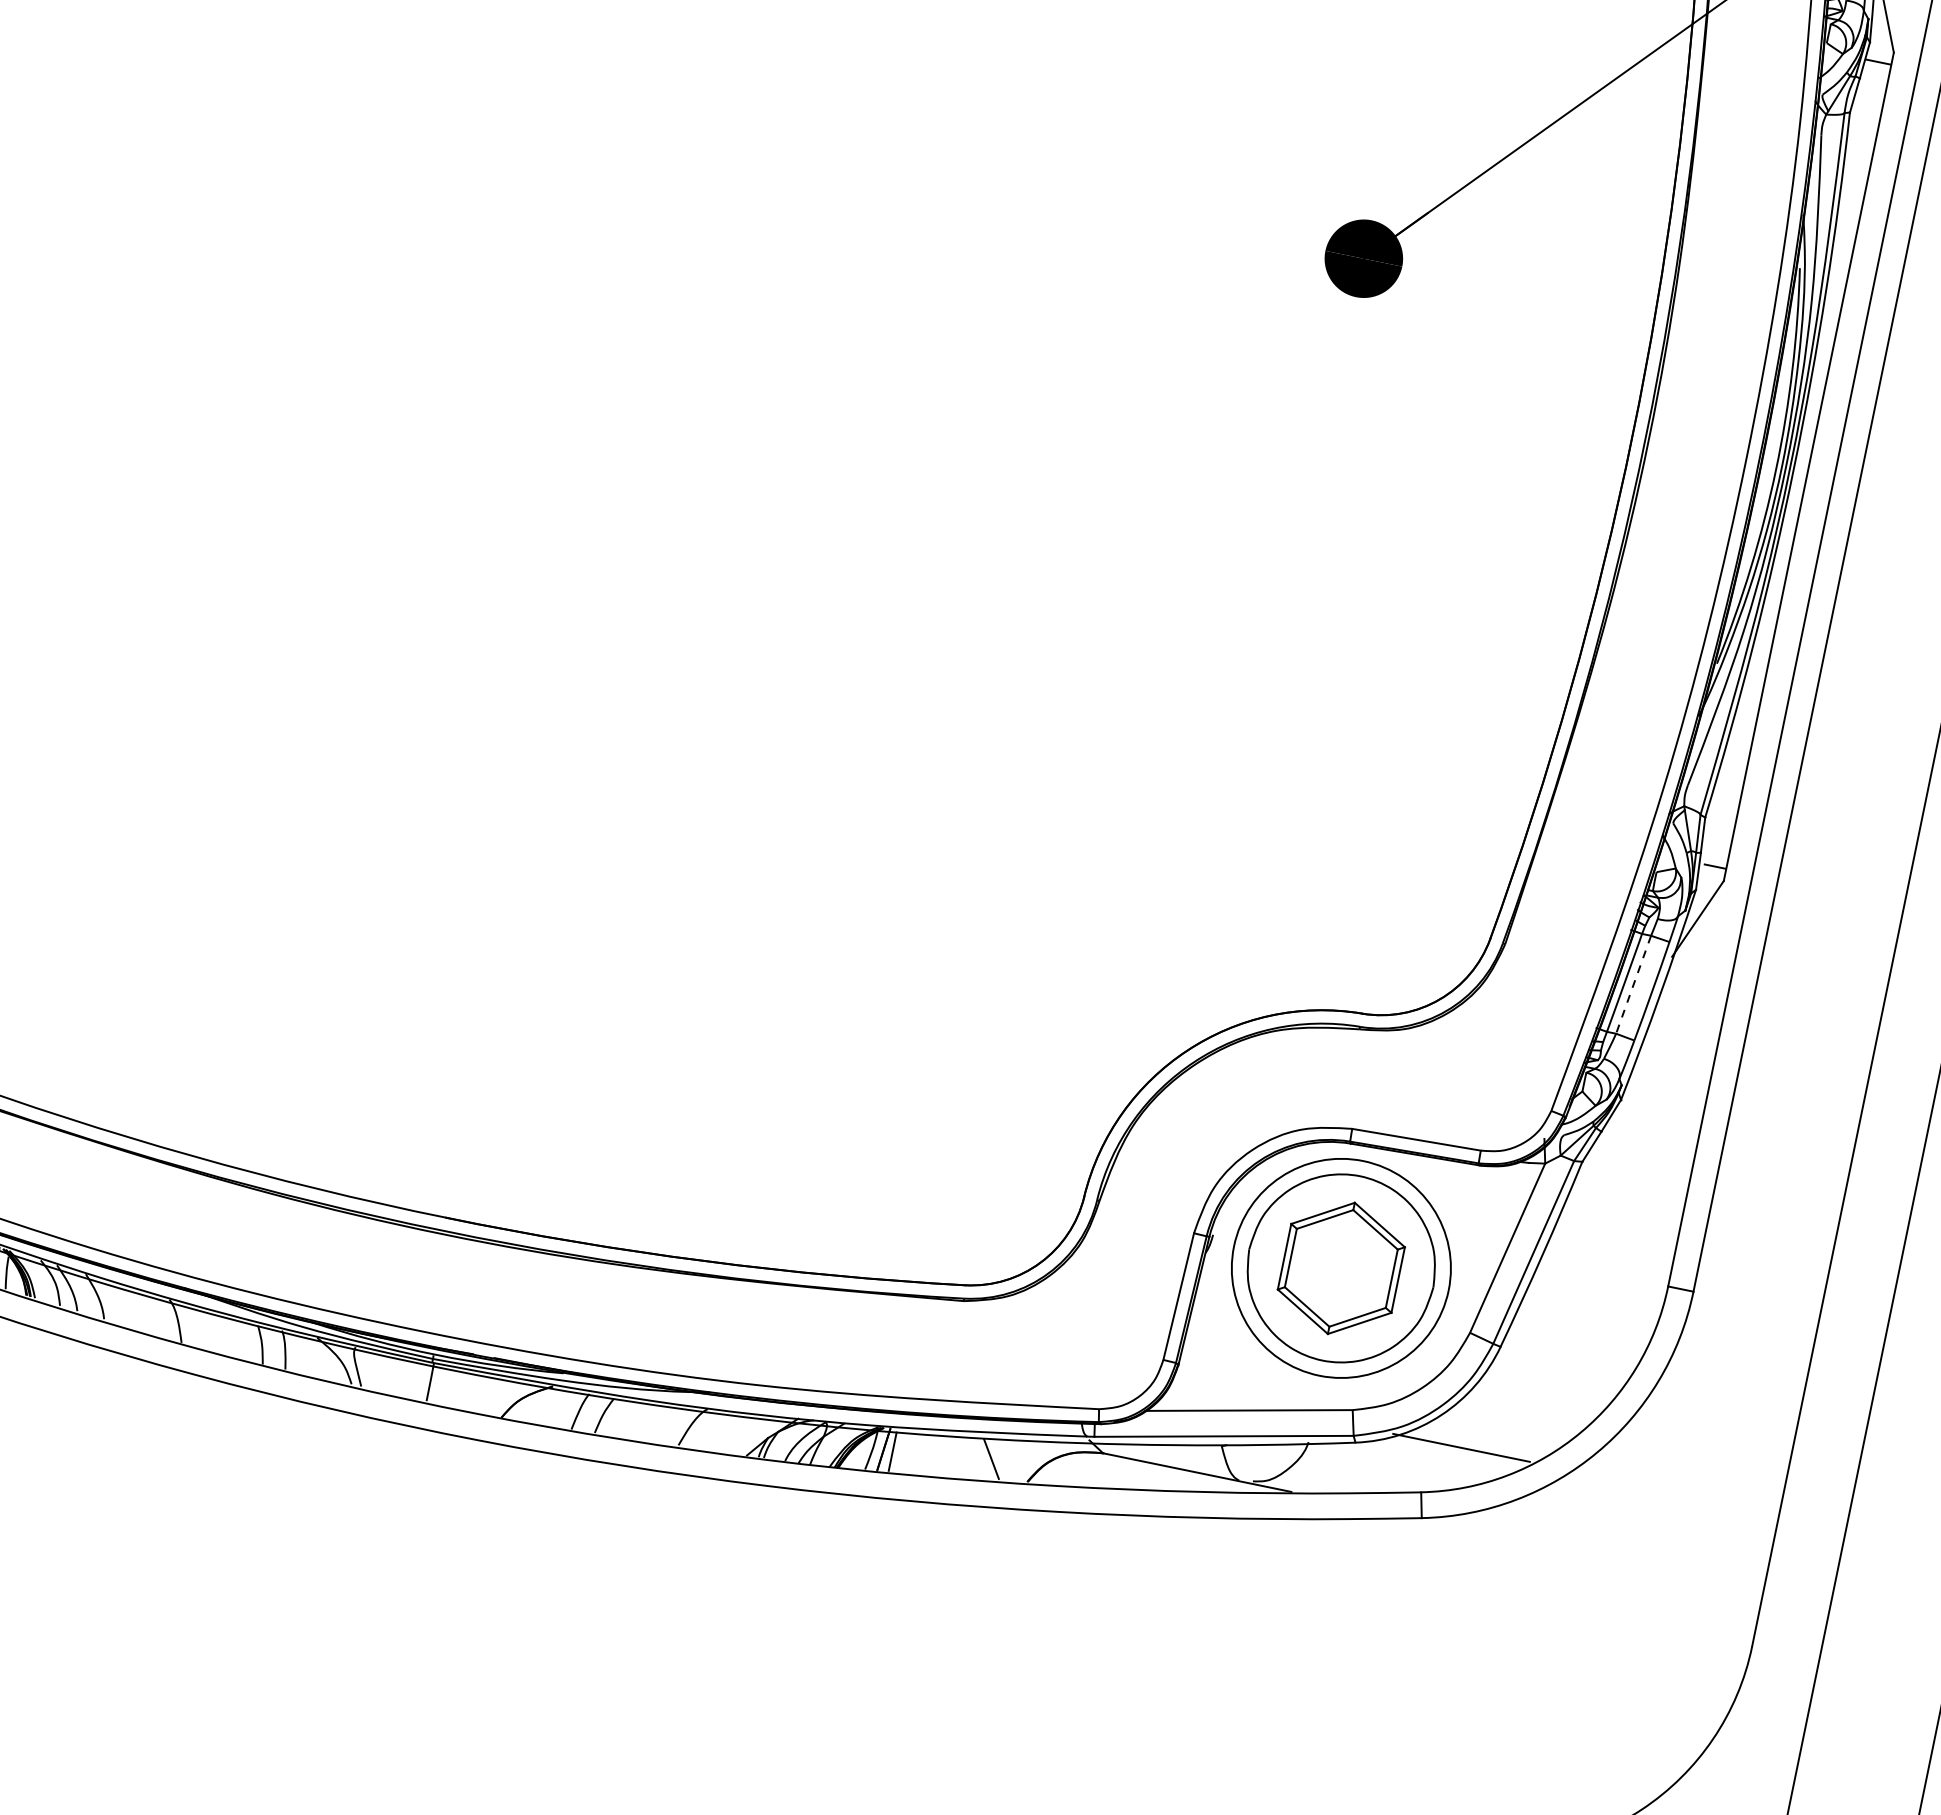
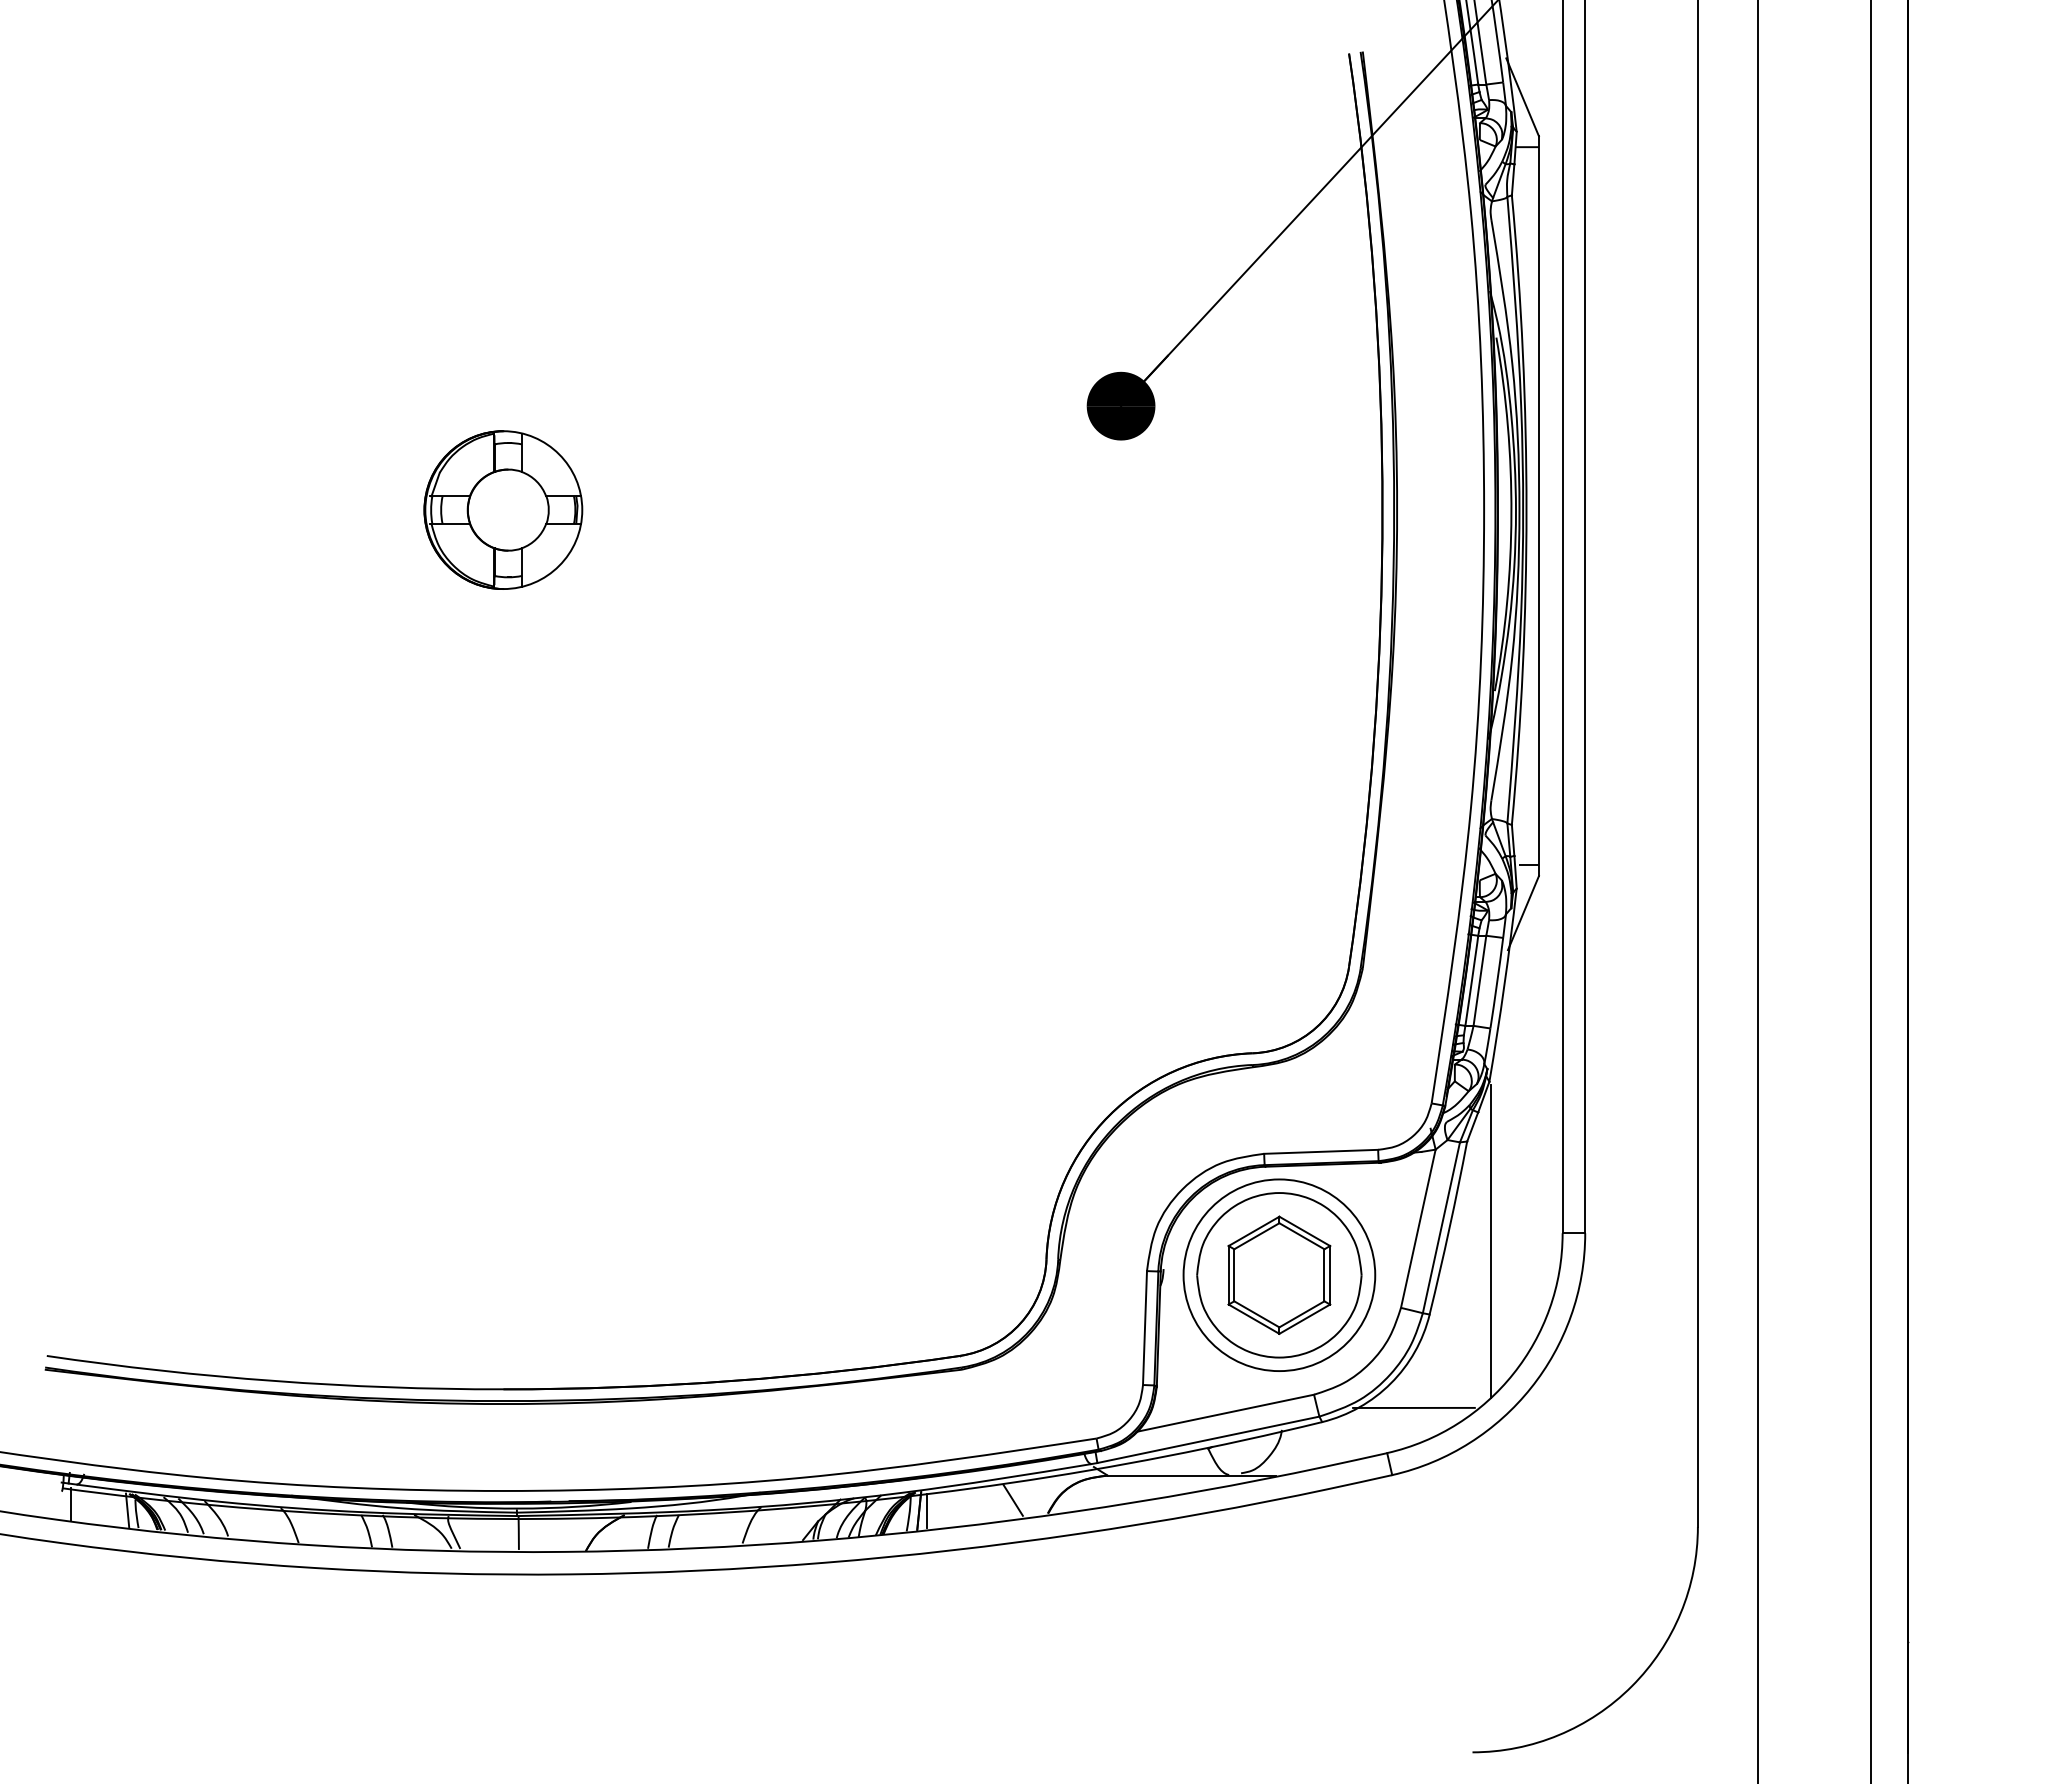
part: (648, 232) -> (503, 509), added
line: (1632, 985) -> (1479, 981), dashed -> solid
line: (1586, 1279) -> (1491, 1241), added

